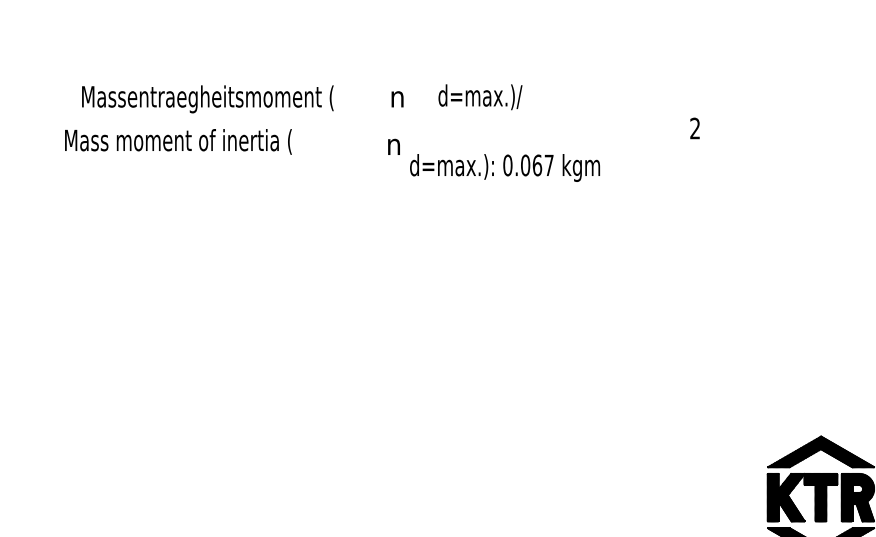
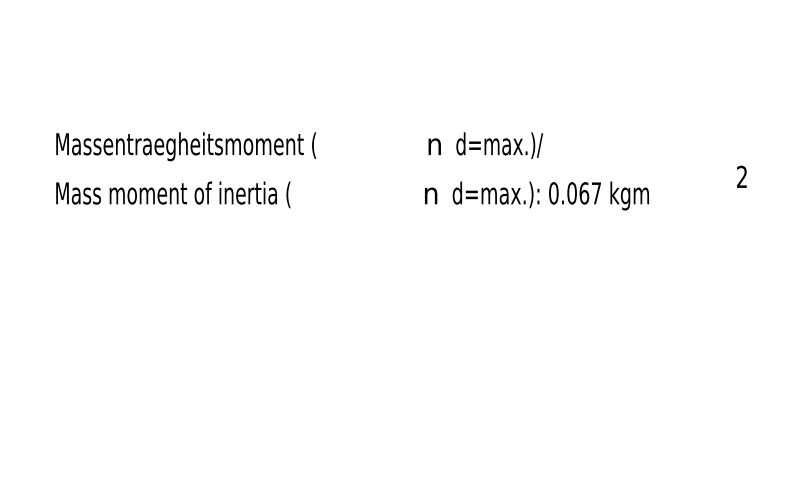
text: (480, 97) -> (499, 145), moved
text: (207, 99) -> (185, 146), moved
text: (178, 141) -> (173, 194), moved
text: (504, 167) -> (550, 195), moved

